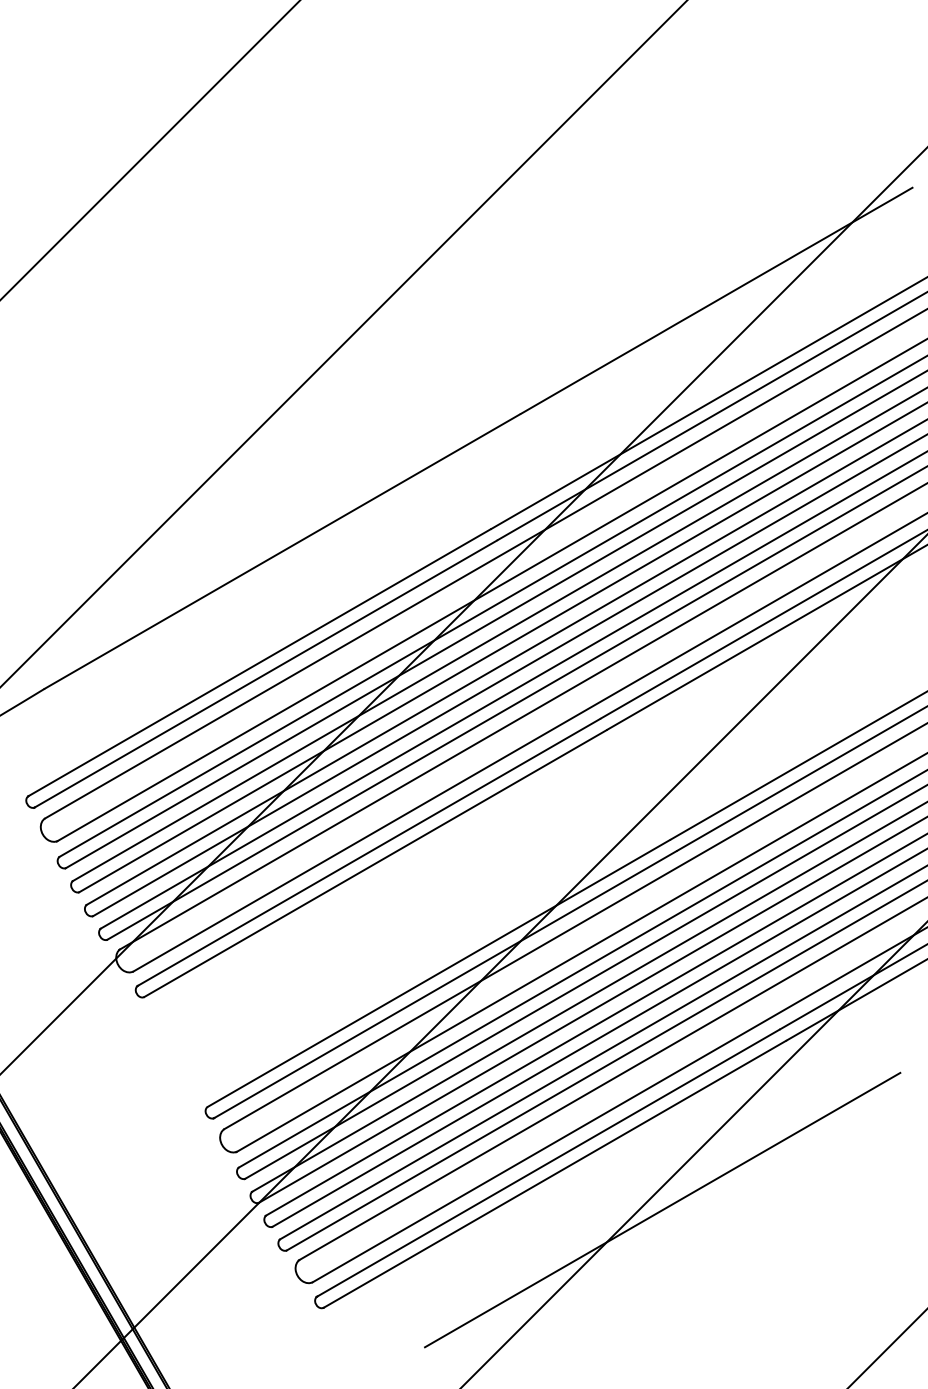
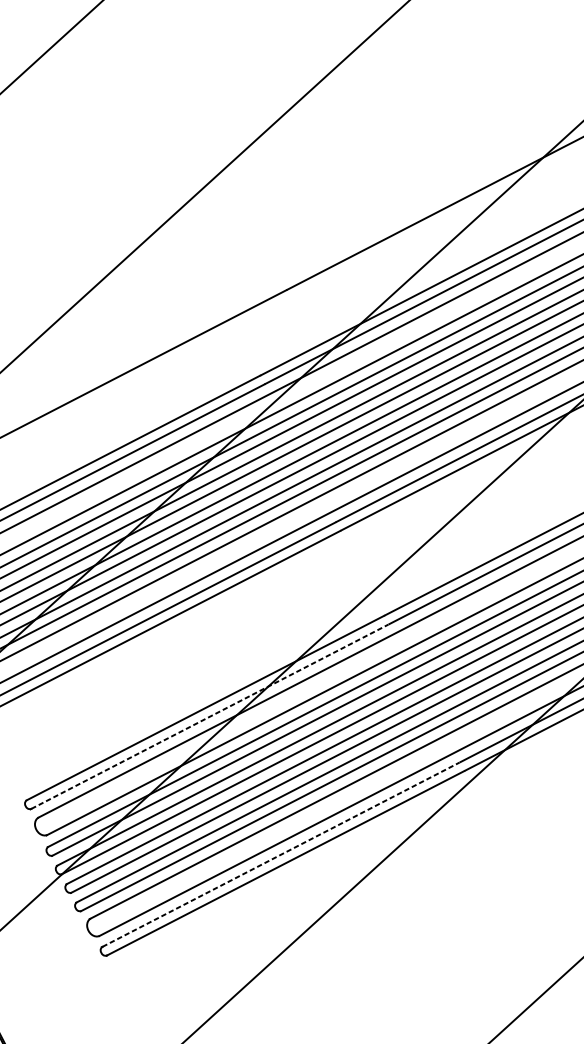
line: (445, 984) -> (210, 716), solid -> dashed
line: (548, 1163) -> (281, 854), solid -> dashed
line: (662, 1209) -> (365, 893), removed

